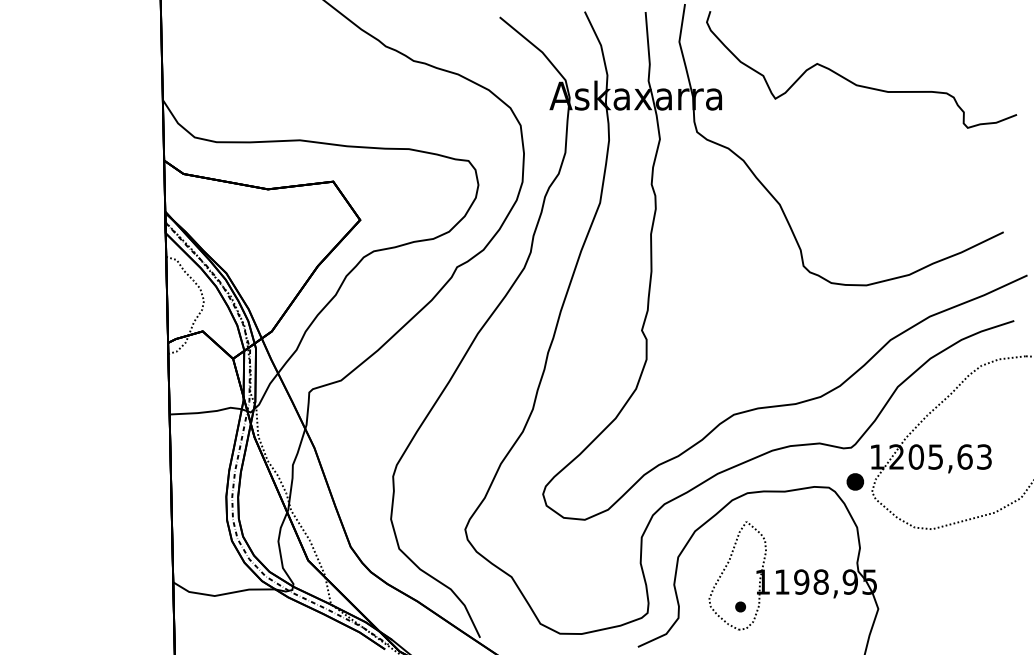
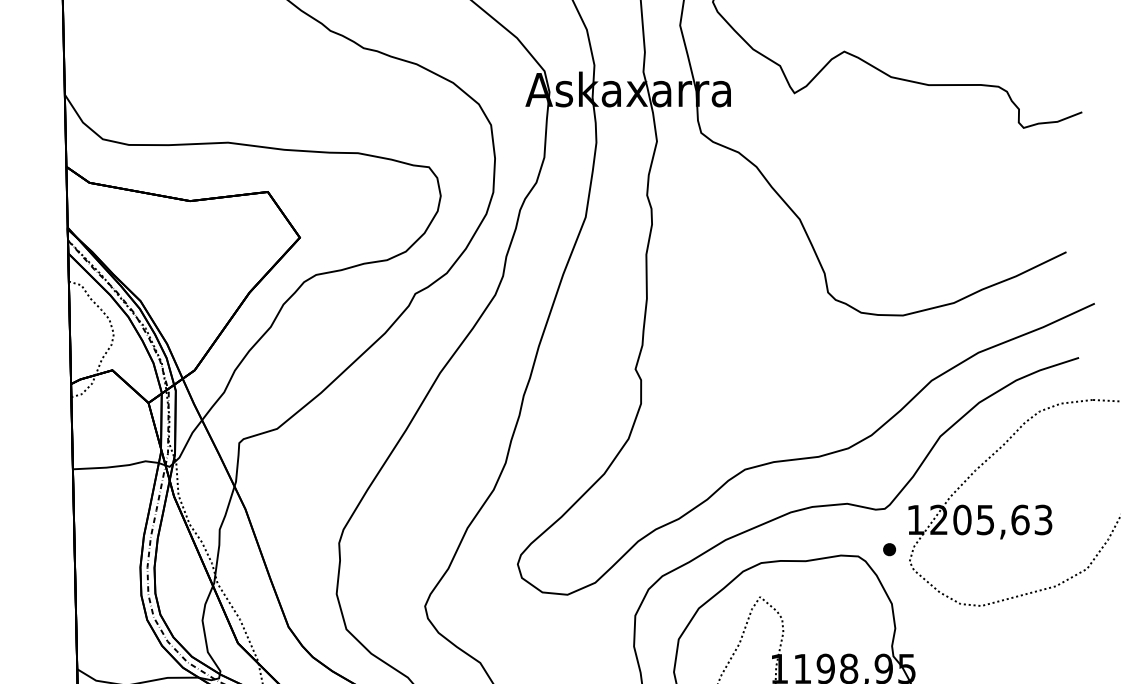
part: (854, 481) -> (888, 549), size x0.62

